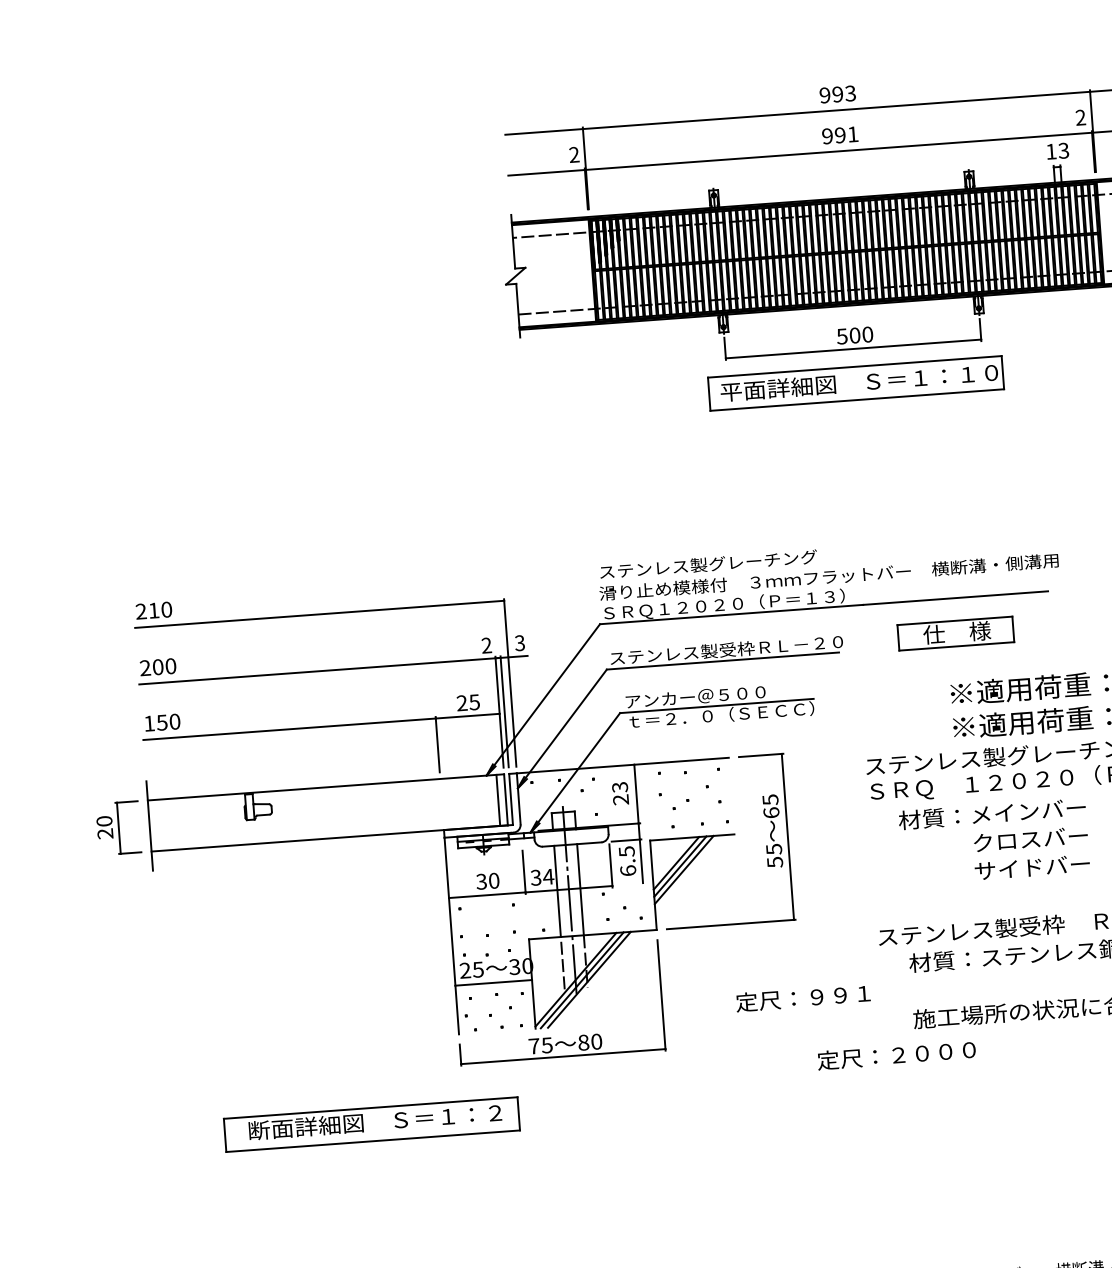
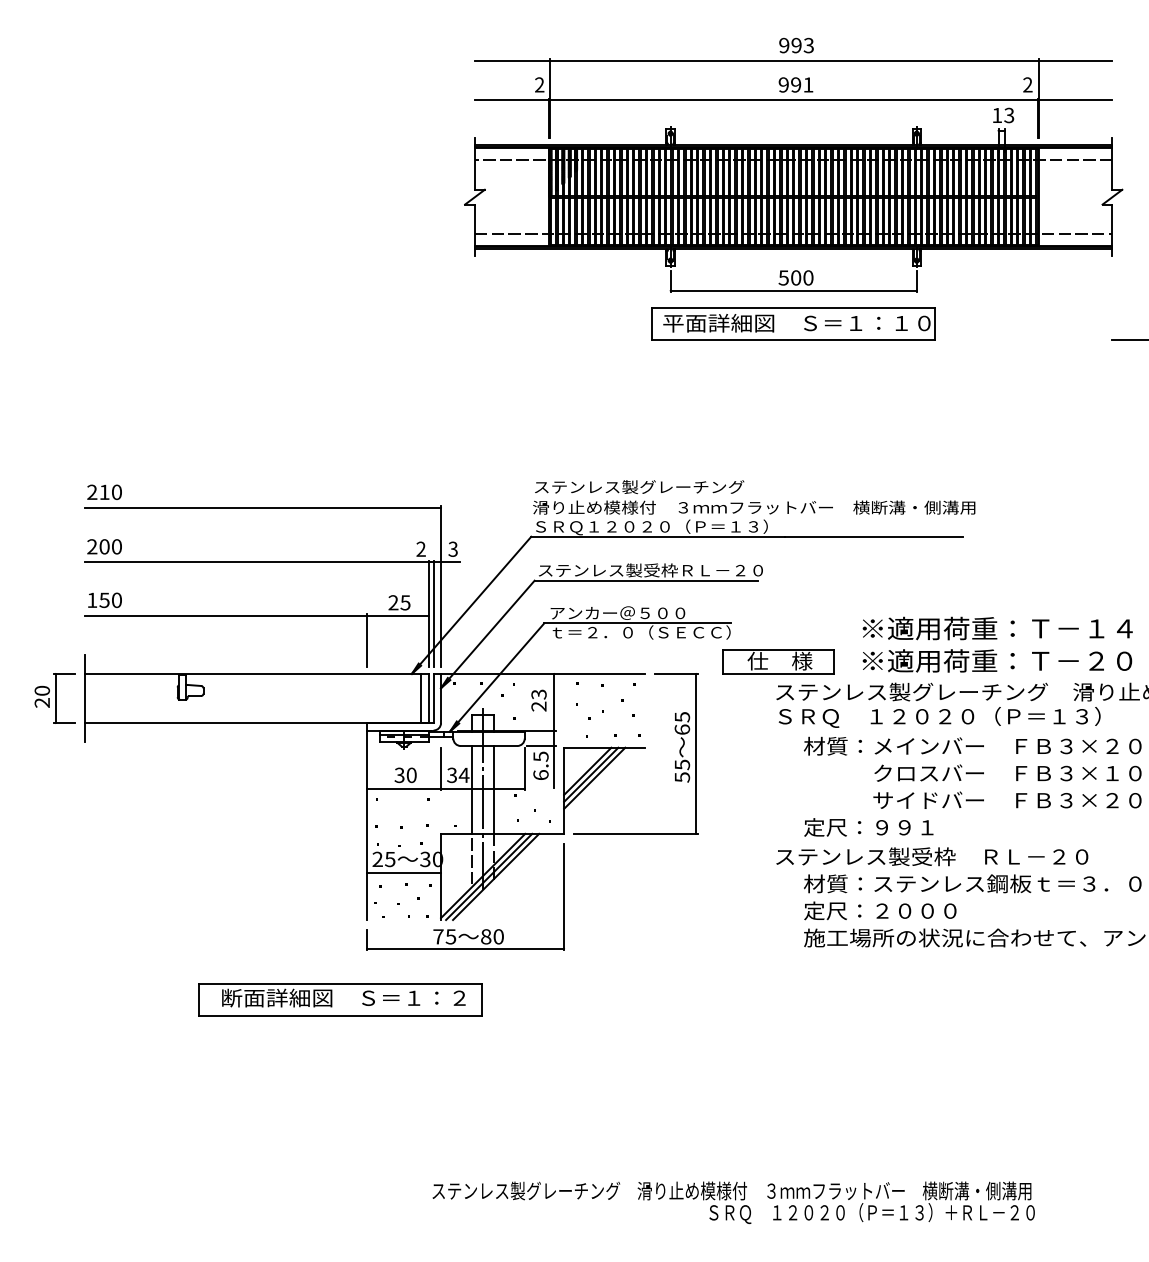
part: (955, 633) -> (778, 661), moved
text: (802, 998) -> (868, 827), moved
text: (896, 1054) -> (880, 910), moved
part: (371, 1123) -> (340, 999), moved

